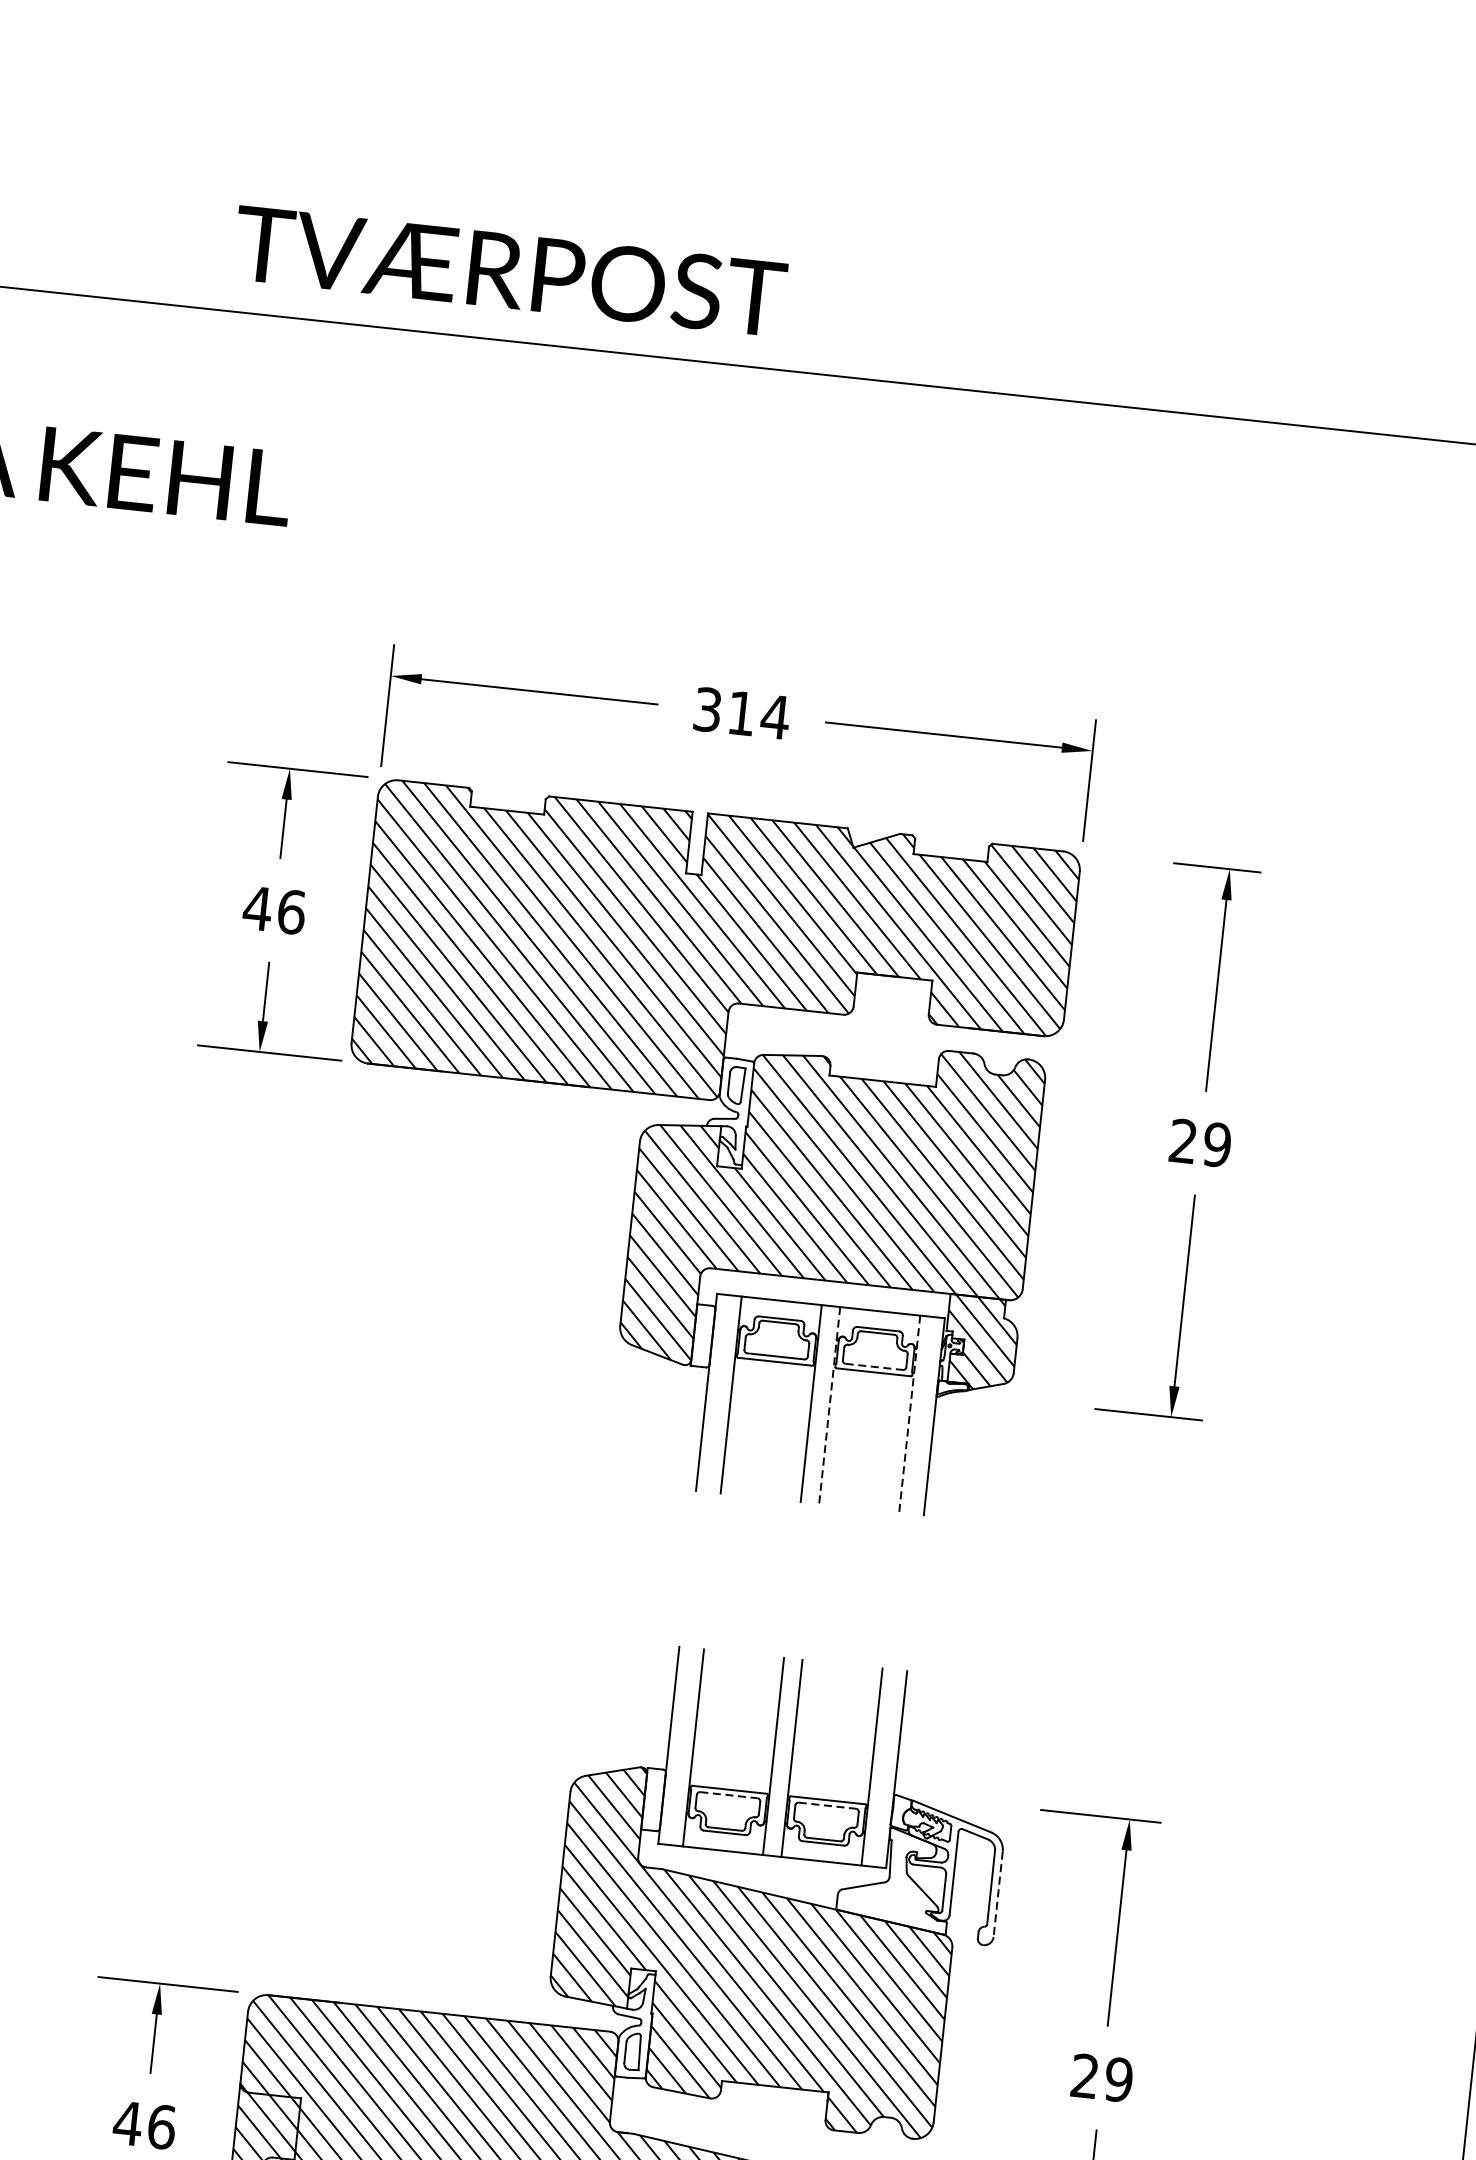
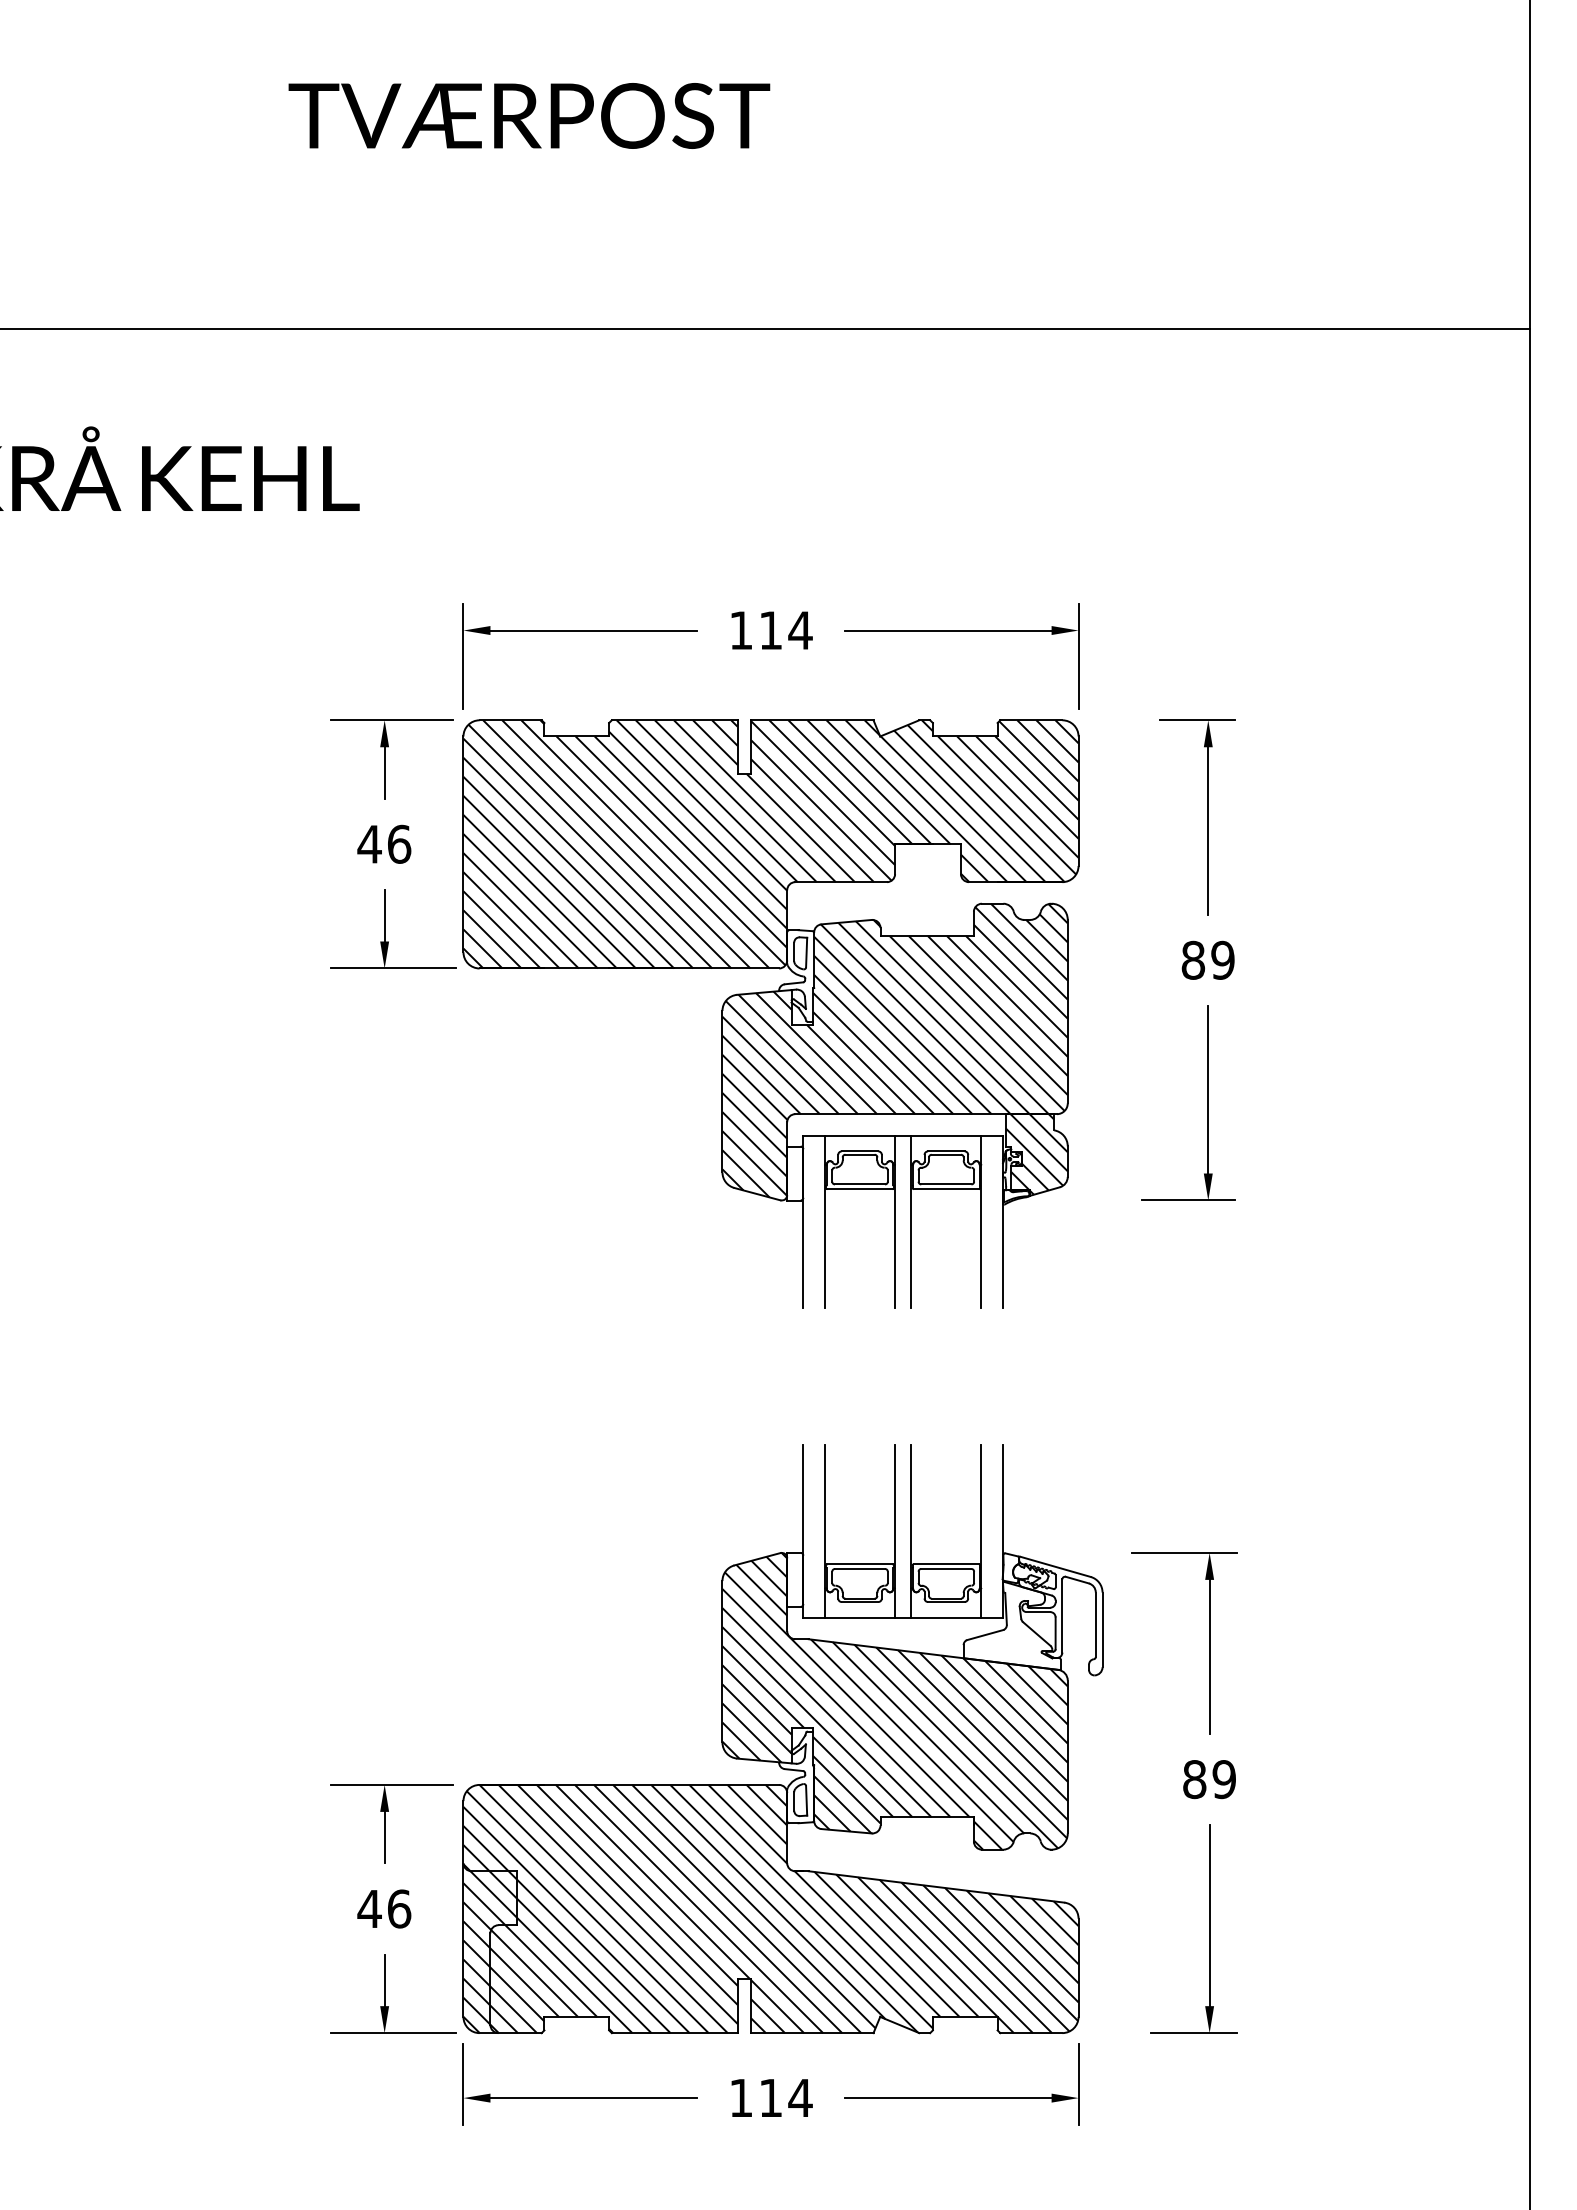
text: (510, 270) -> (529, 115), moved
text: (708, 709) -> (741, 630), 314 -> 114
text: (1183, 1140) -> (1193, 959), 29 -> 89
line: (874, 1366) -> (946, 1184), dashed -> solid
line: (829, 1406) -> (911, 1222), dashed -> solid
line: (909, 1414) -> (981, 1222), dashed -> solid
line: (729, 1794) -> (860, 1568), dashed -> solid
line: (827, 1805) -> (946, 1568), dashed -> solid
line: (998, 1894) -> (1102, 1630), dashed -> solid
text: (1084, 2076) -> (1194, 1779), 29 -> 89

